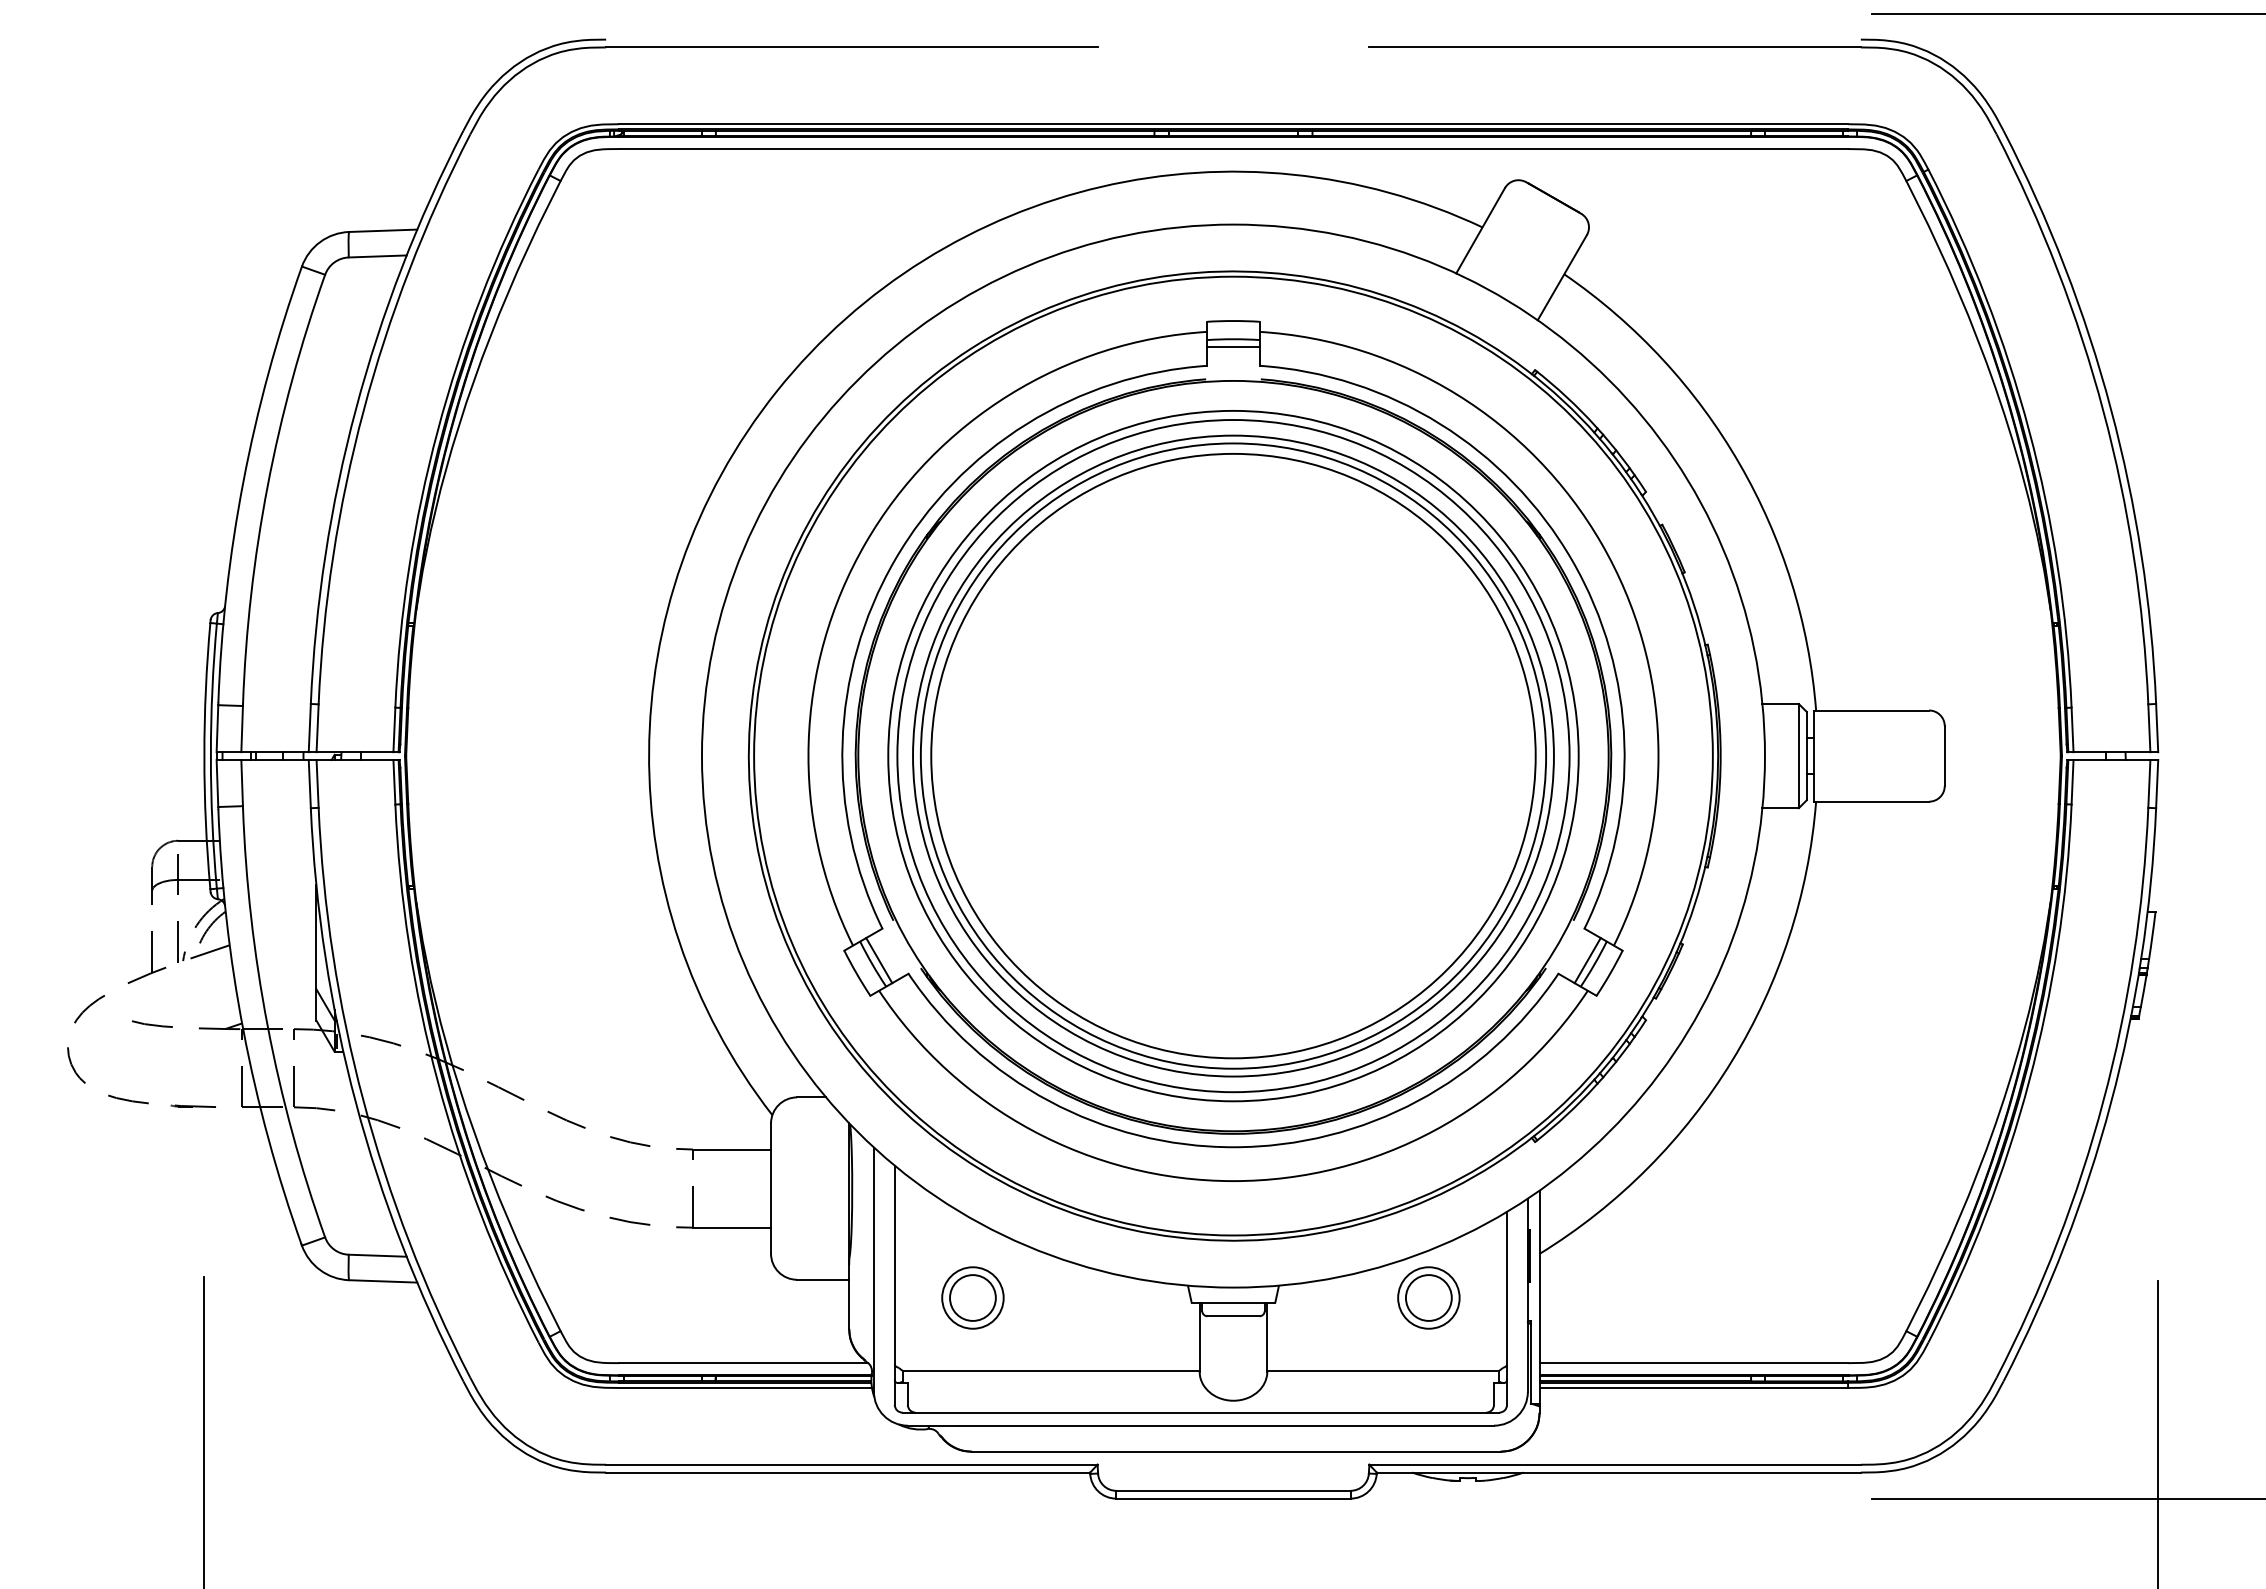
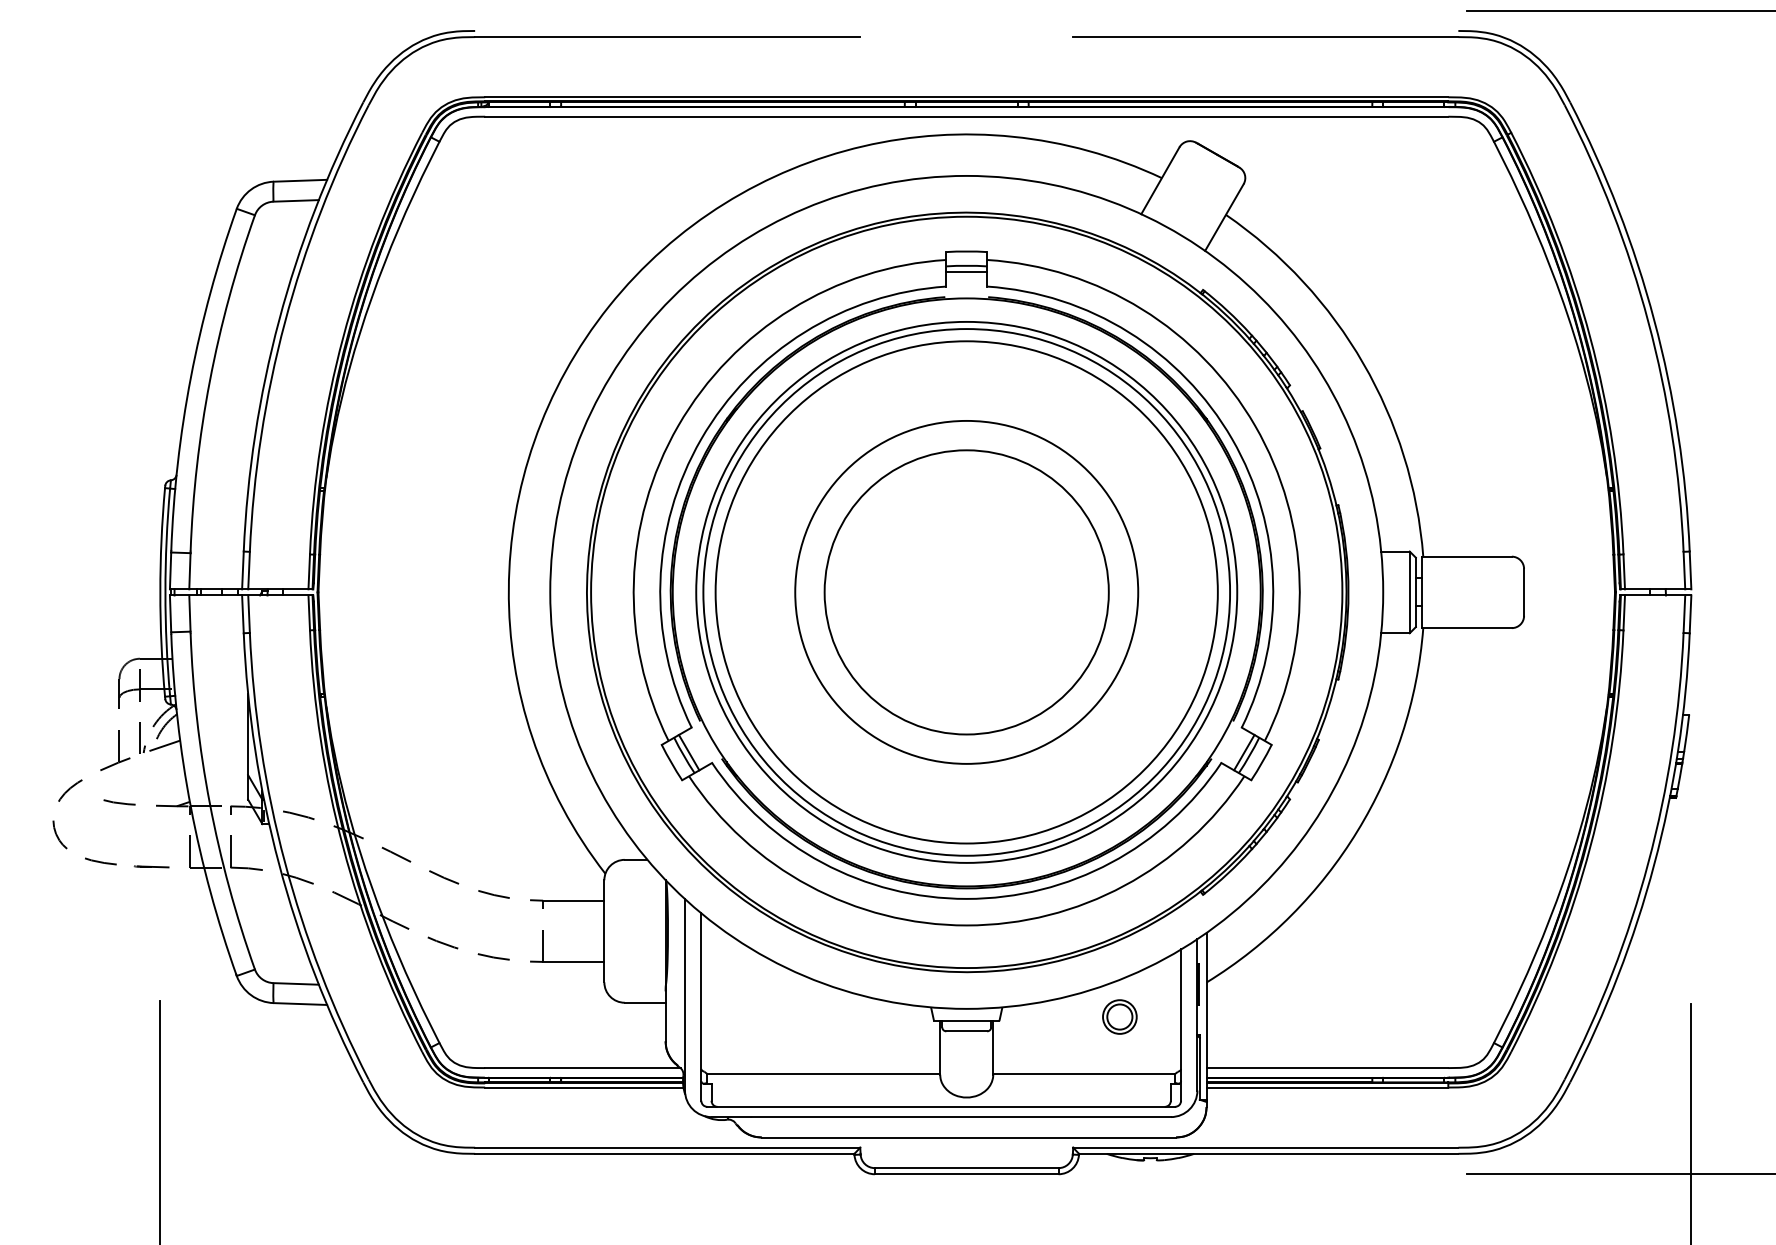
circle: (1233, 755) -> (966, 591), size x0.6
circle: (1233, 755) -> (966, 591), size x0.7
part: (972, 1297) -> (762, 1016), removed
part: (1428, 1297) -> (1119, 1016), size x0.7

